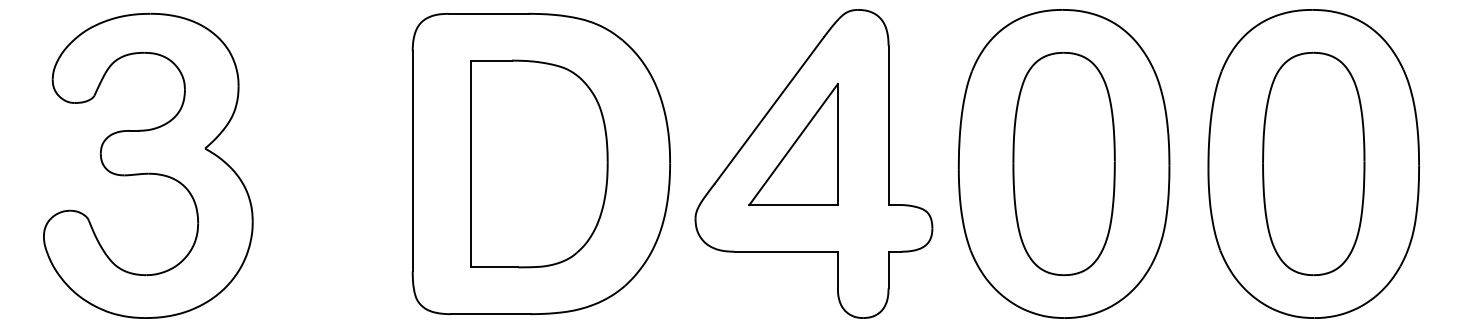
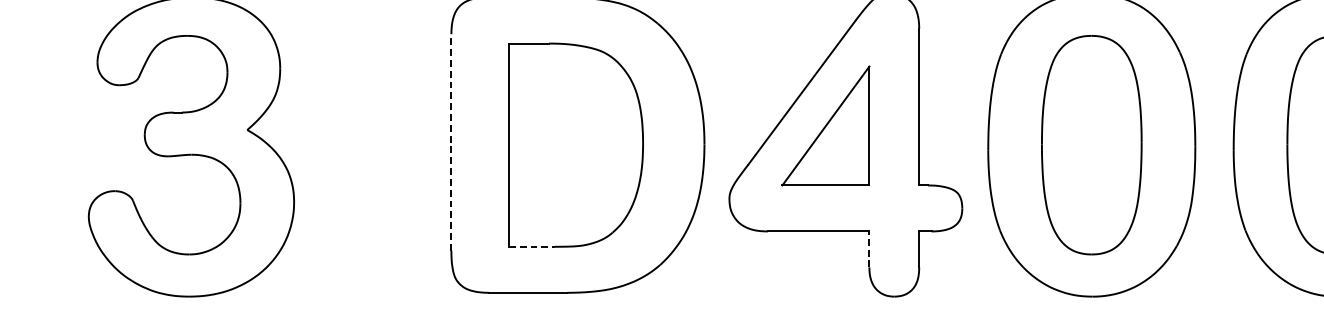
line: (412, 160) -> (451, 141), solid -> dashed
line: (495, 267) -> (532, 246), solid -> dashed
line: (837, 269) -> (869, 248), solid -> dashed

